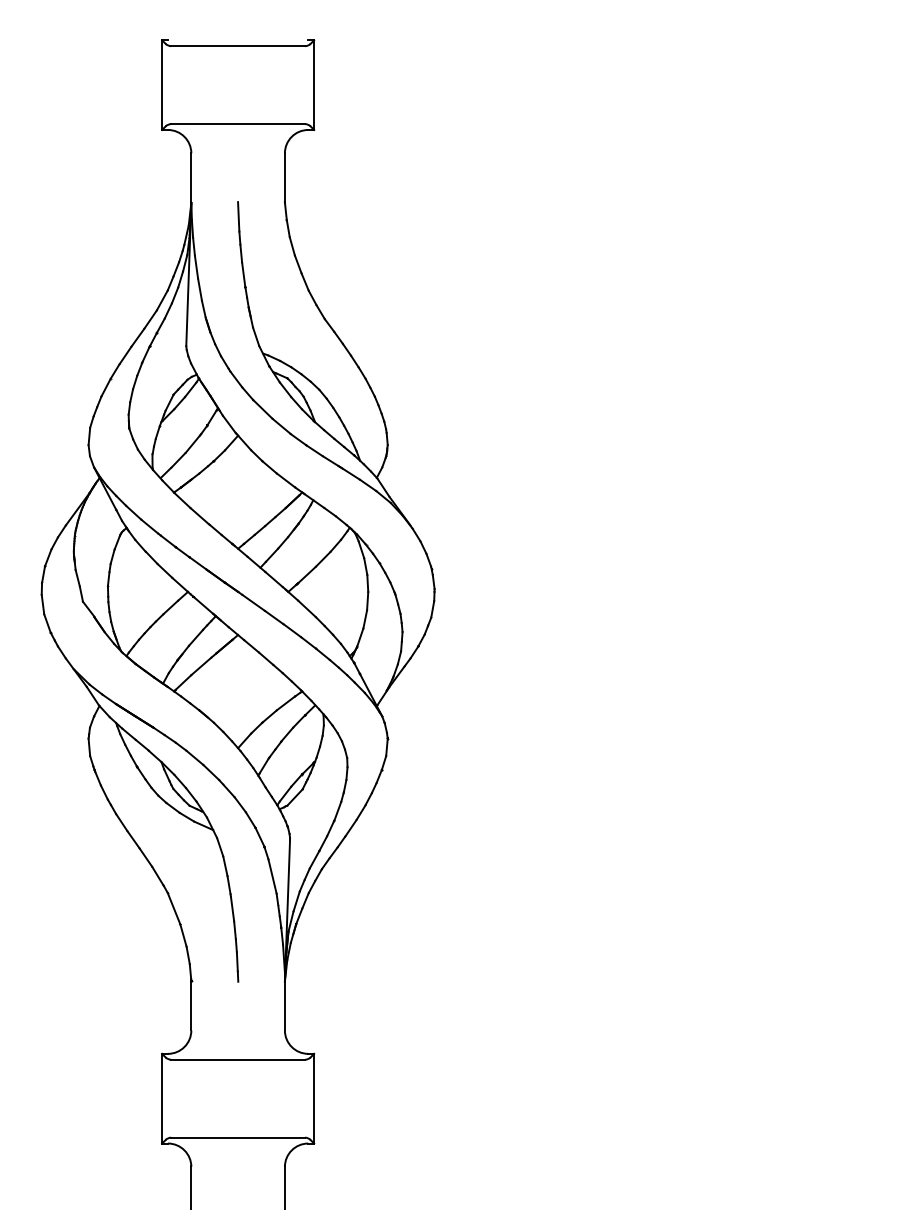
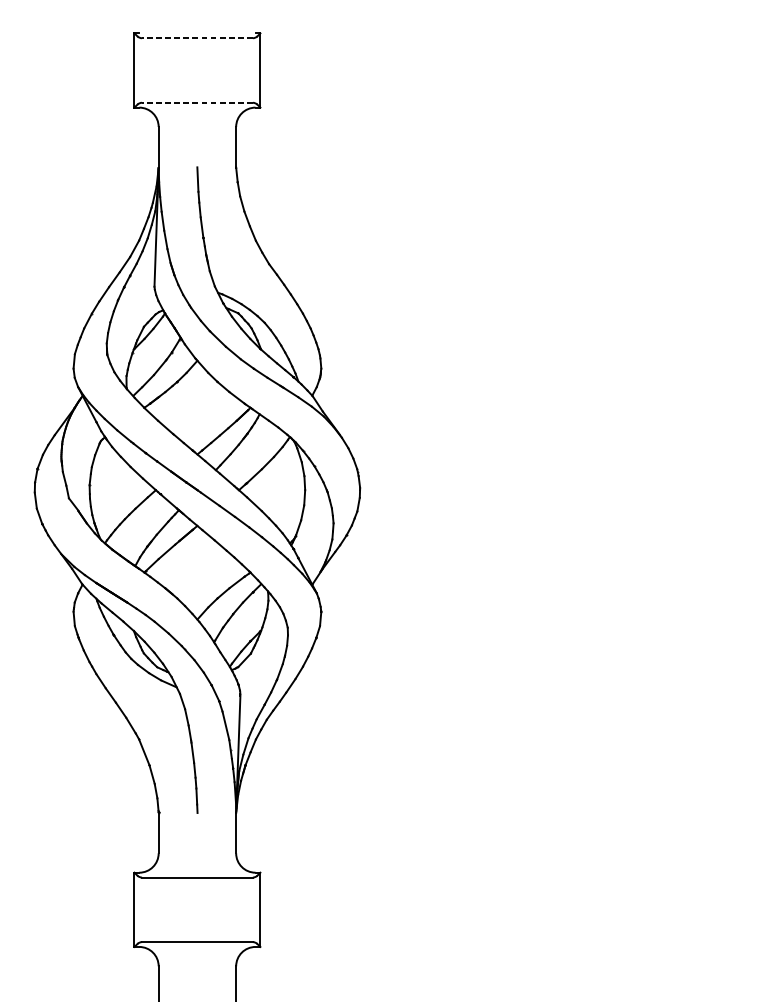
line: (238, 46) -> (197, 38), solid -> dashed
line: (238, 124) -> (197, 103), solid -> dashed

